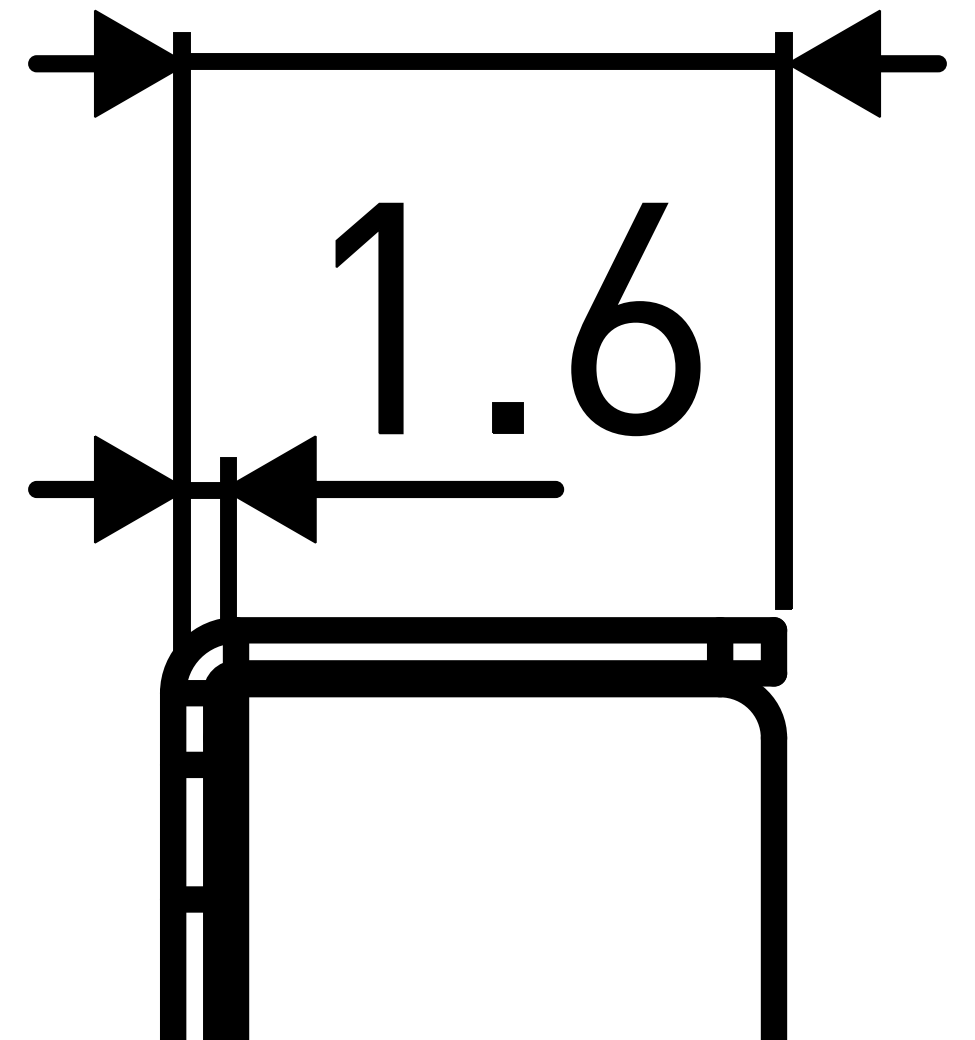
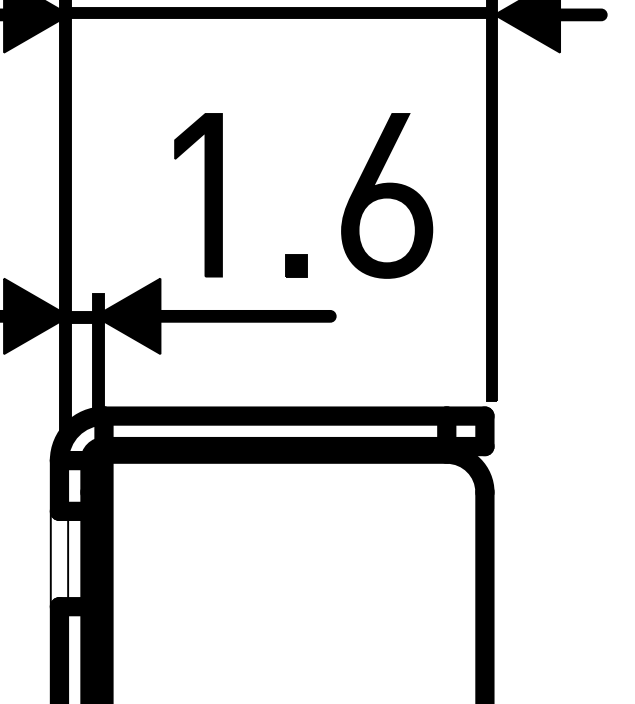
fill: (172, 831) -> (59, 558), removed

